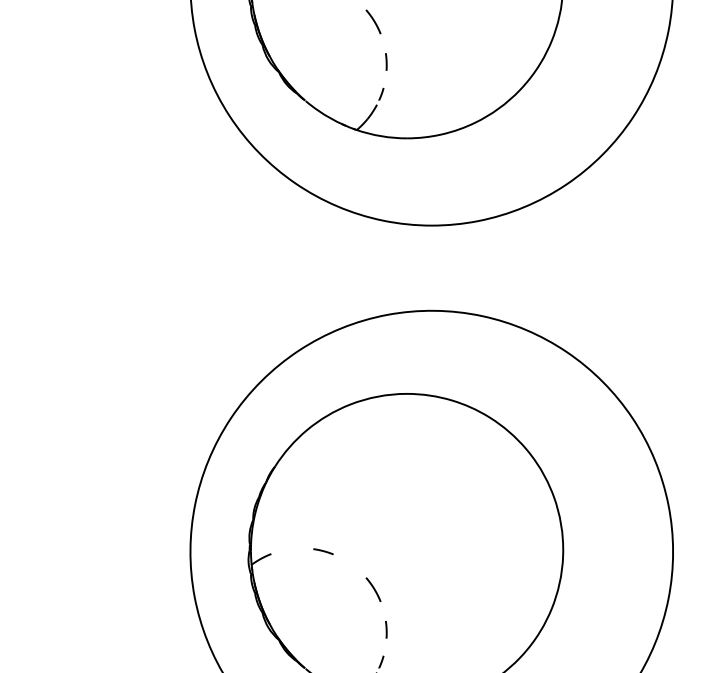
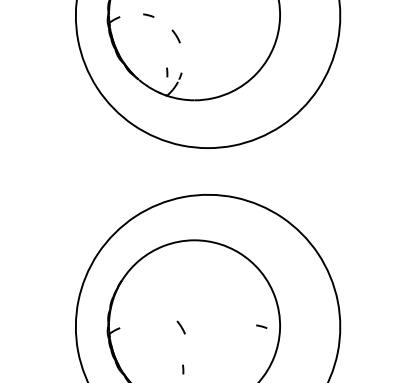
curve: (386, 62) -> (167, 72), moved
curve: (323, 551) -> (261, 326), moved
line: (372, 589) -> (180, 327), moved

